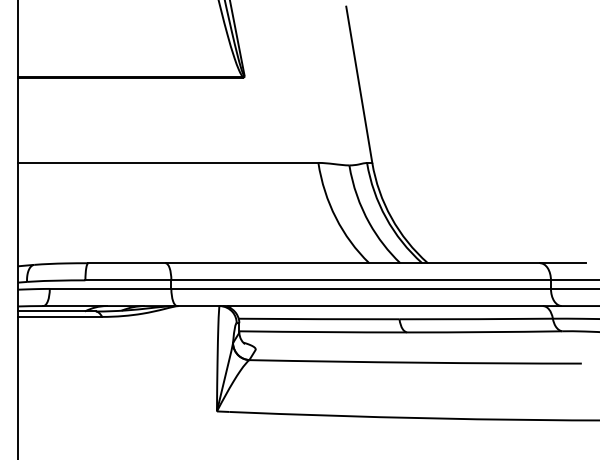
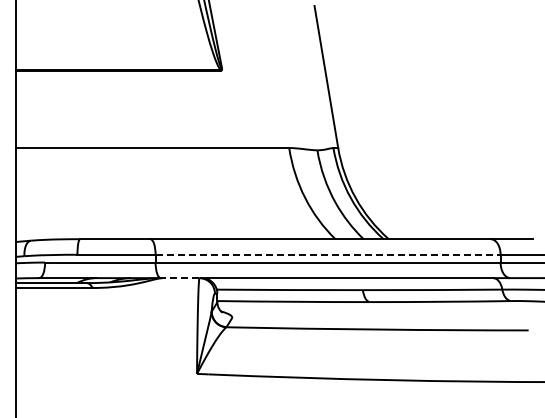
line: (361, 280) -> (328, 254), solid -> dashed
line: (198, 306) -> (180, 278), solid -> dashed

